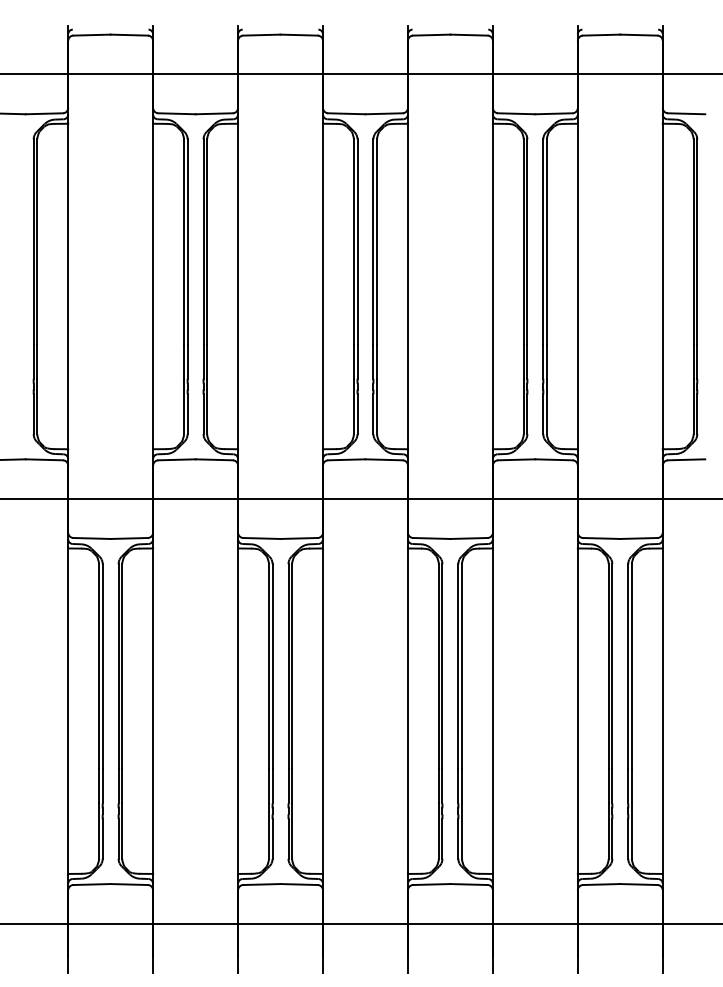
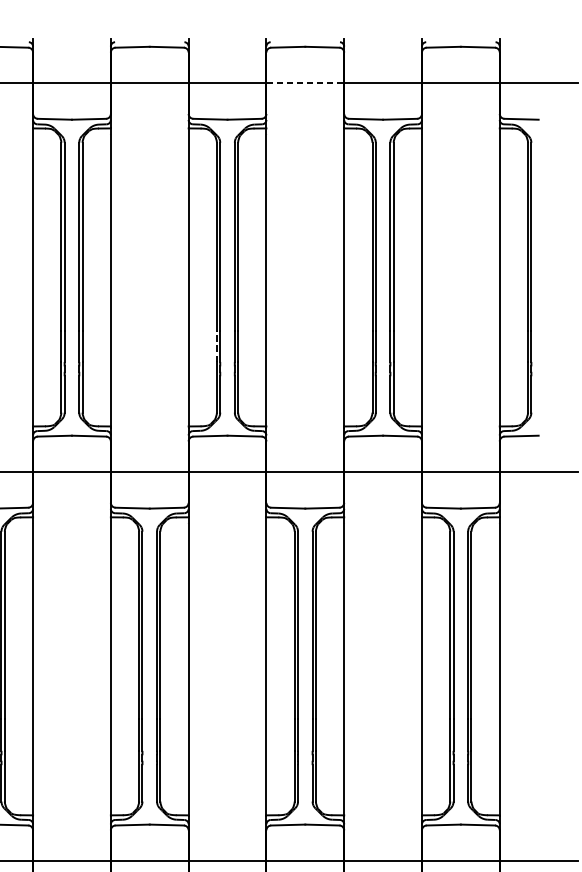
line: (450, 74) -> (305, 83), solid -> dashed
line: (353, 361) -> (216, 346), solid -> dashed

